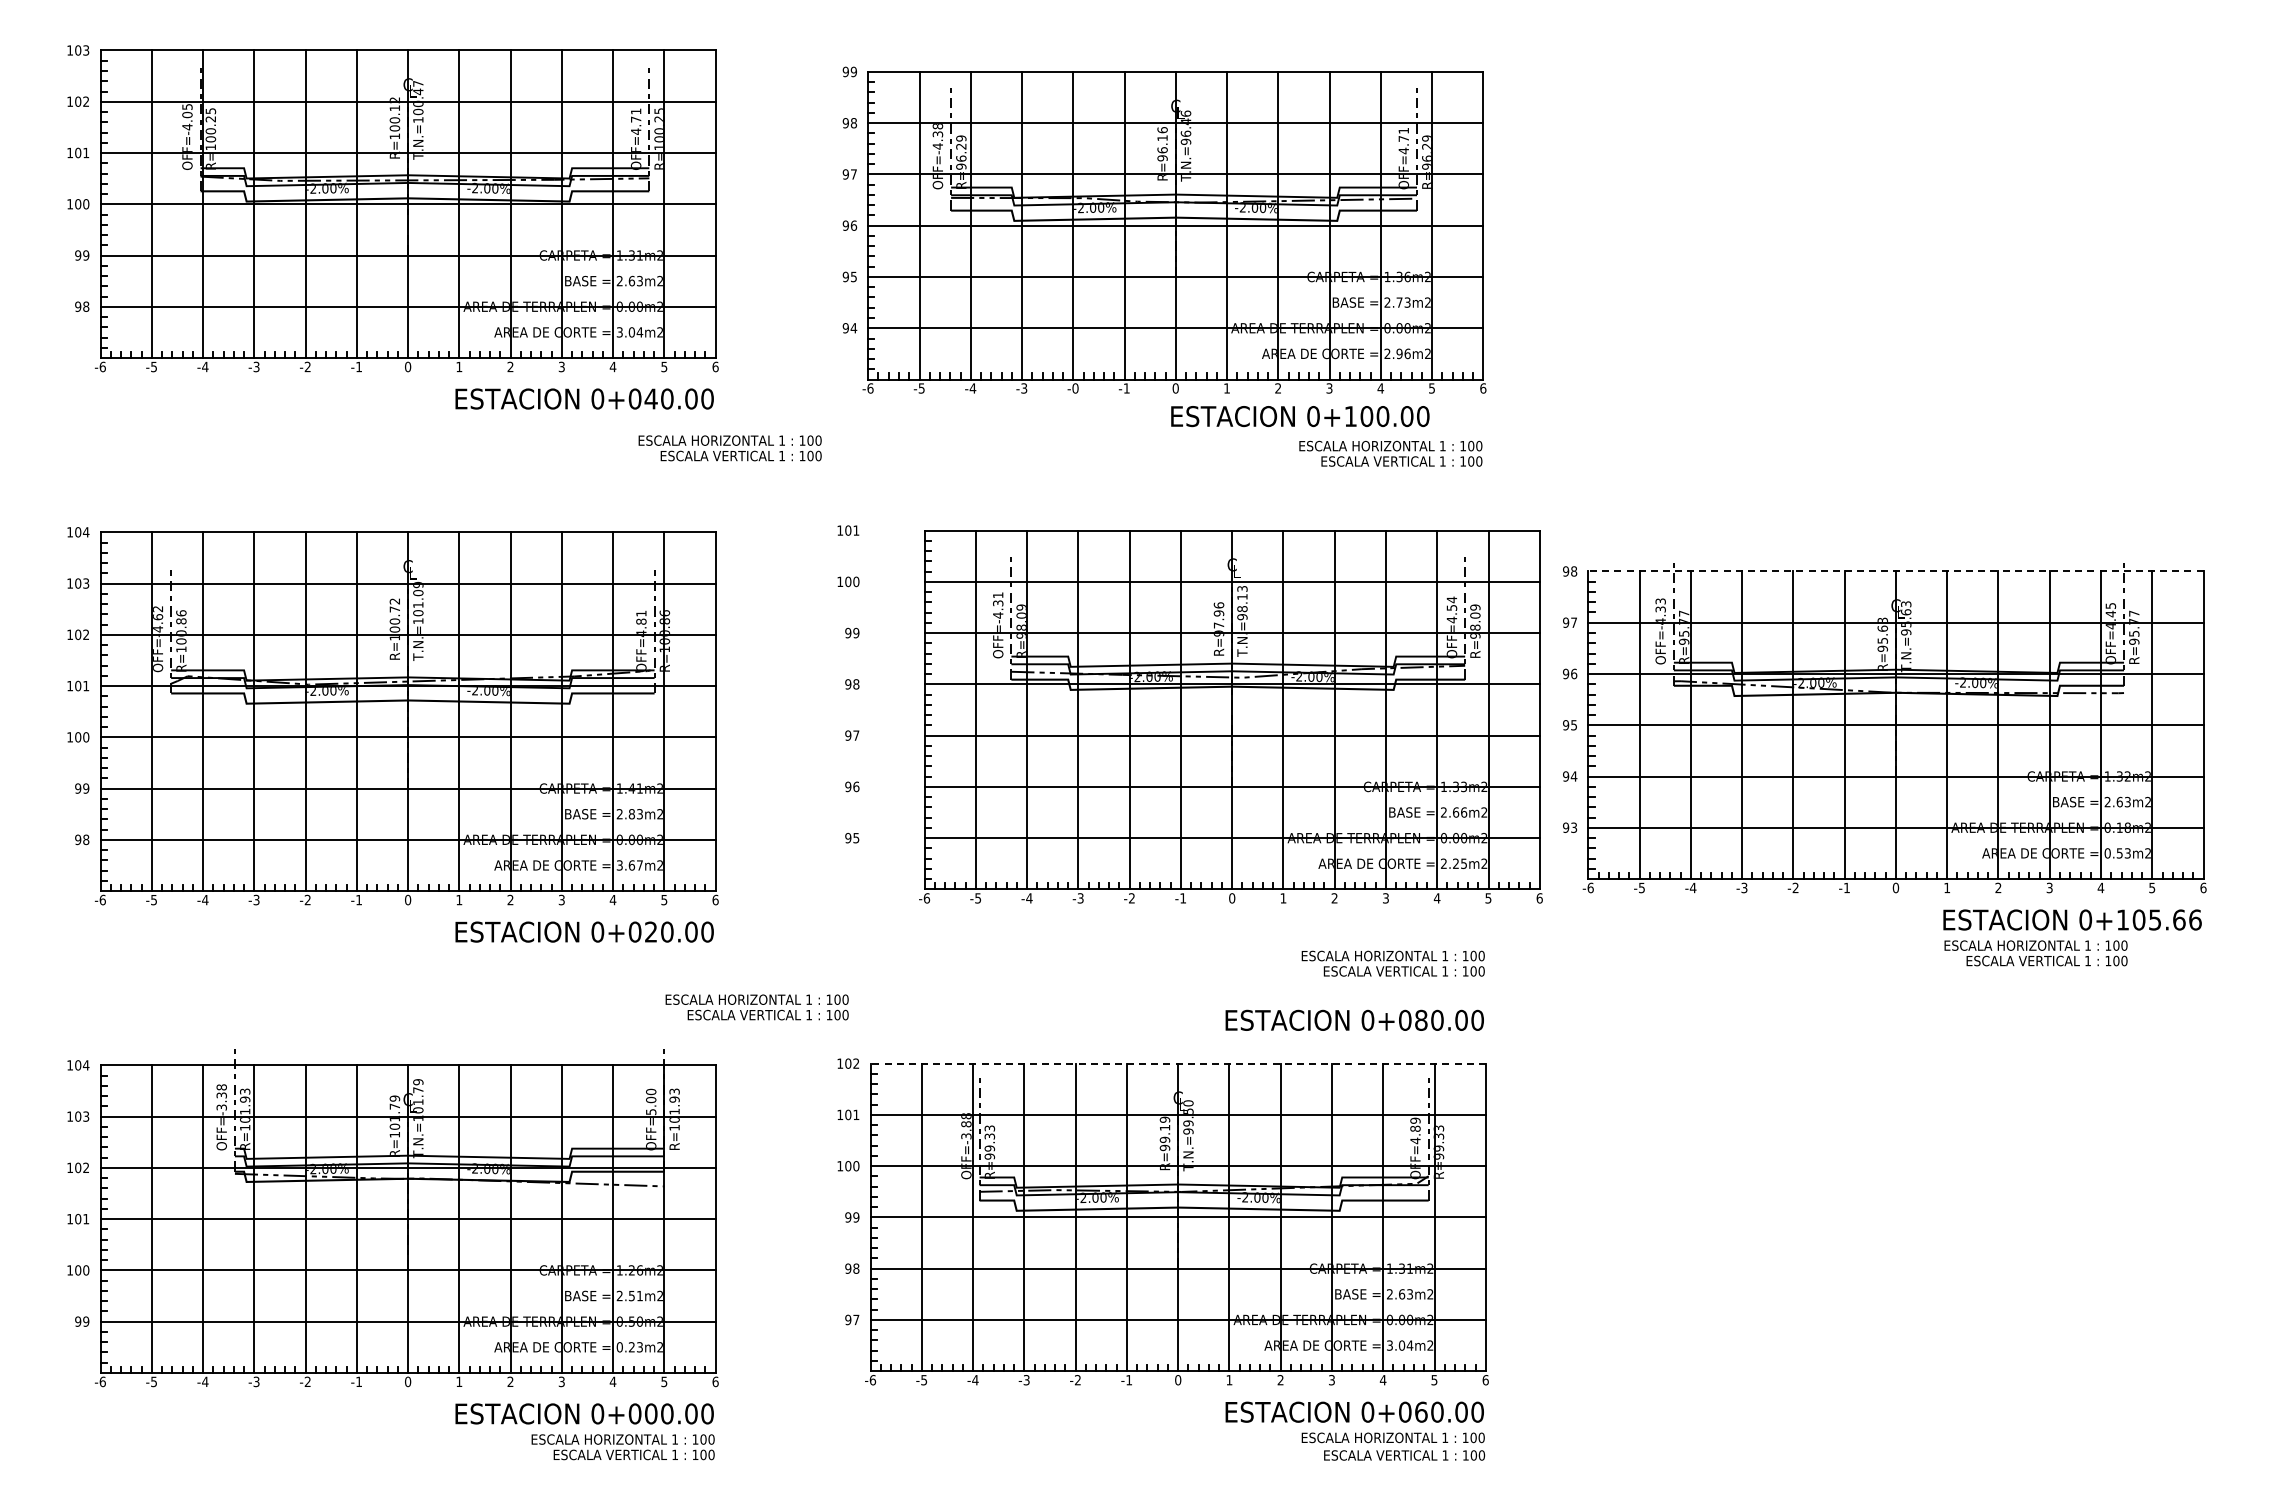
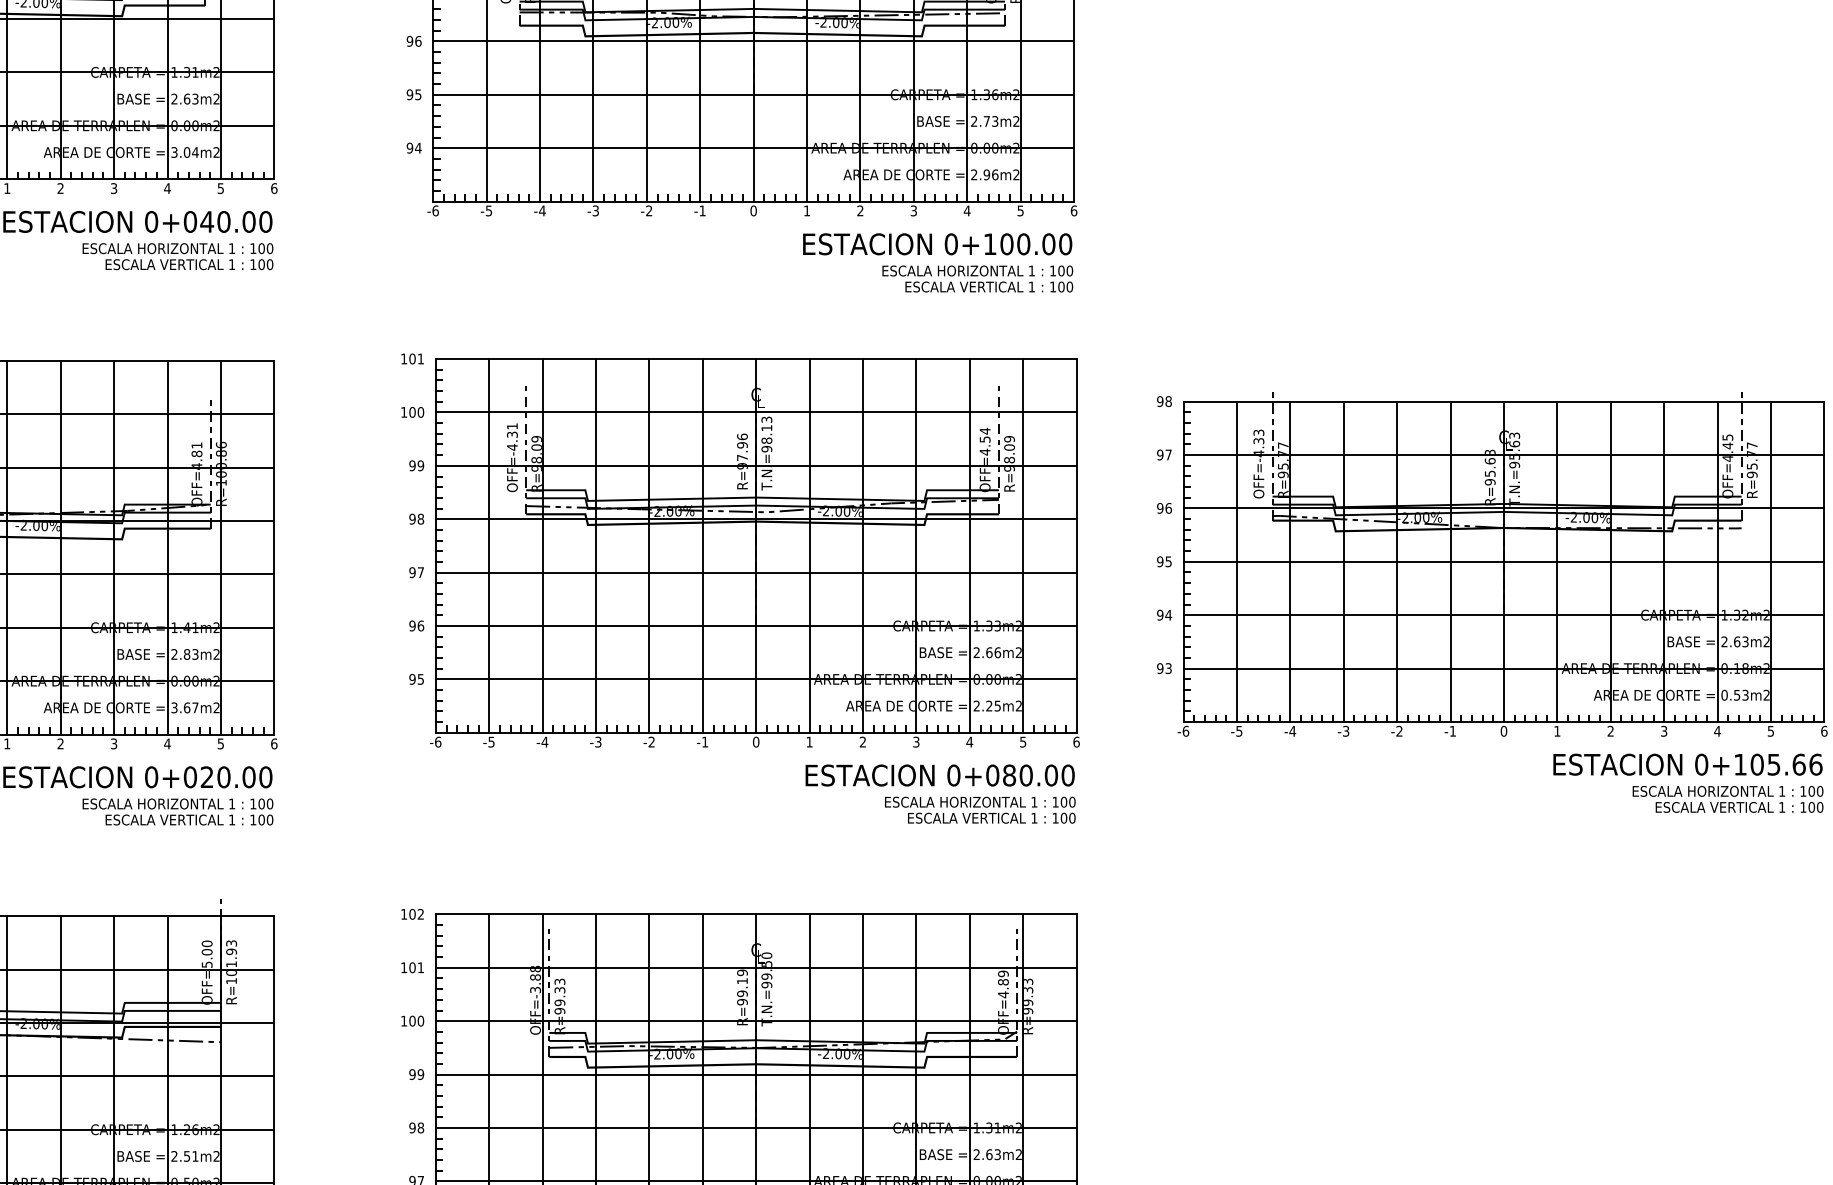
text: (1075, 388) -> (649, 210), -0 -> -2
text: (1300, 416) -> (937, 244), moved
text: (729, 448) -> (177, 256), moved
line: (1895, 571) -> (1503, 401), dashed -> solid
part: (1230, 716) -> (754, 552), moved
text: (2035, 953) -> (1727, 799), moved
text: (756, 1007) -> (177, 812), moved
text: (1354, 1019) -> (939, 774), moved
line: (1178, 1063) -> (756, 914), dashed -> solid

